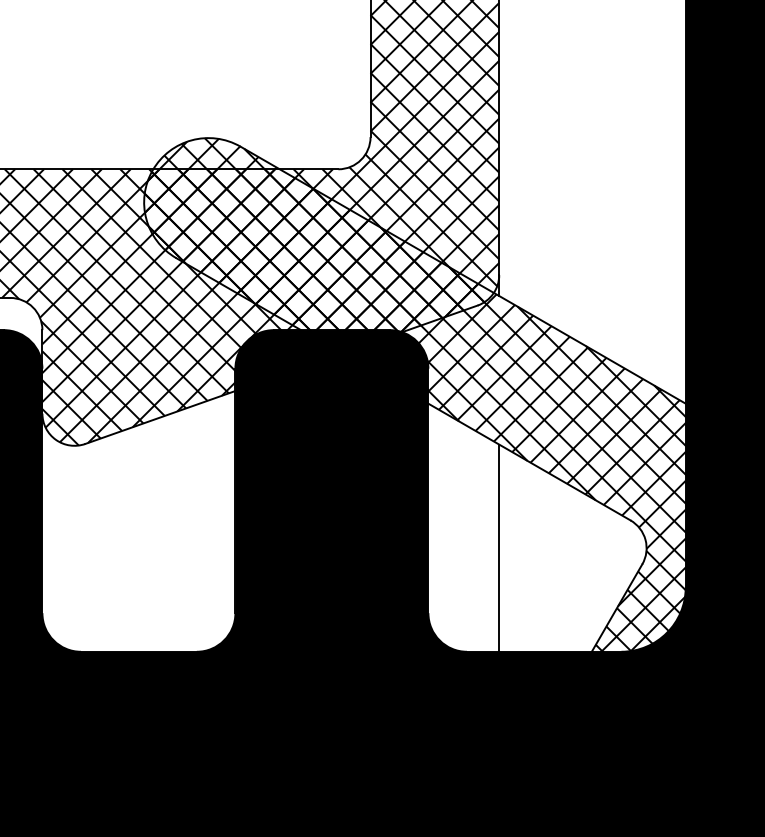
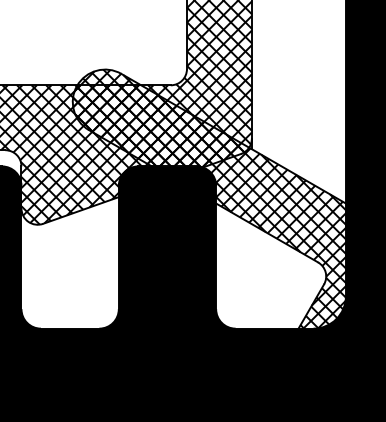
line: (498, 548) -> (251, 276), removed

